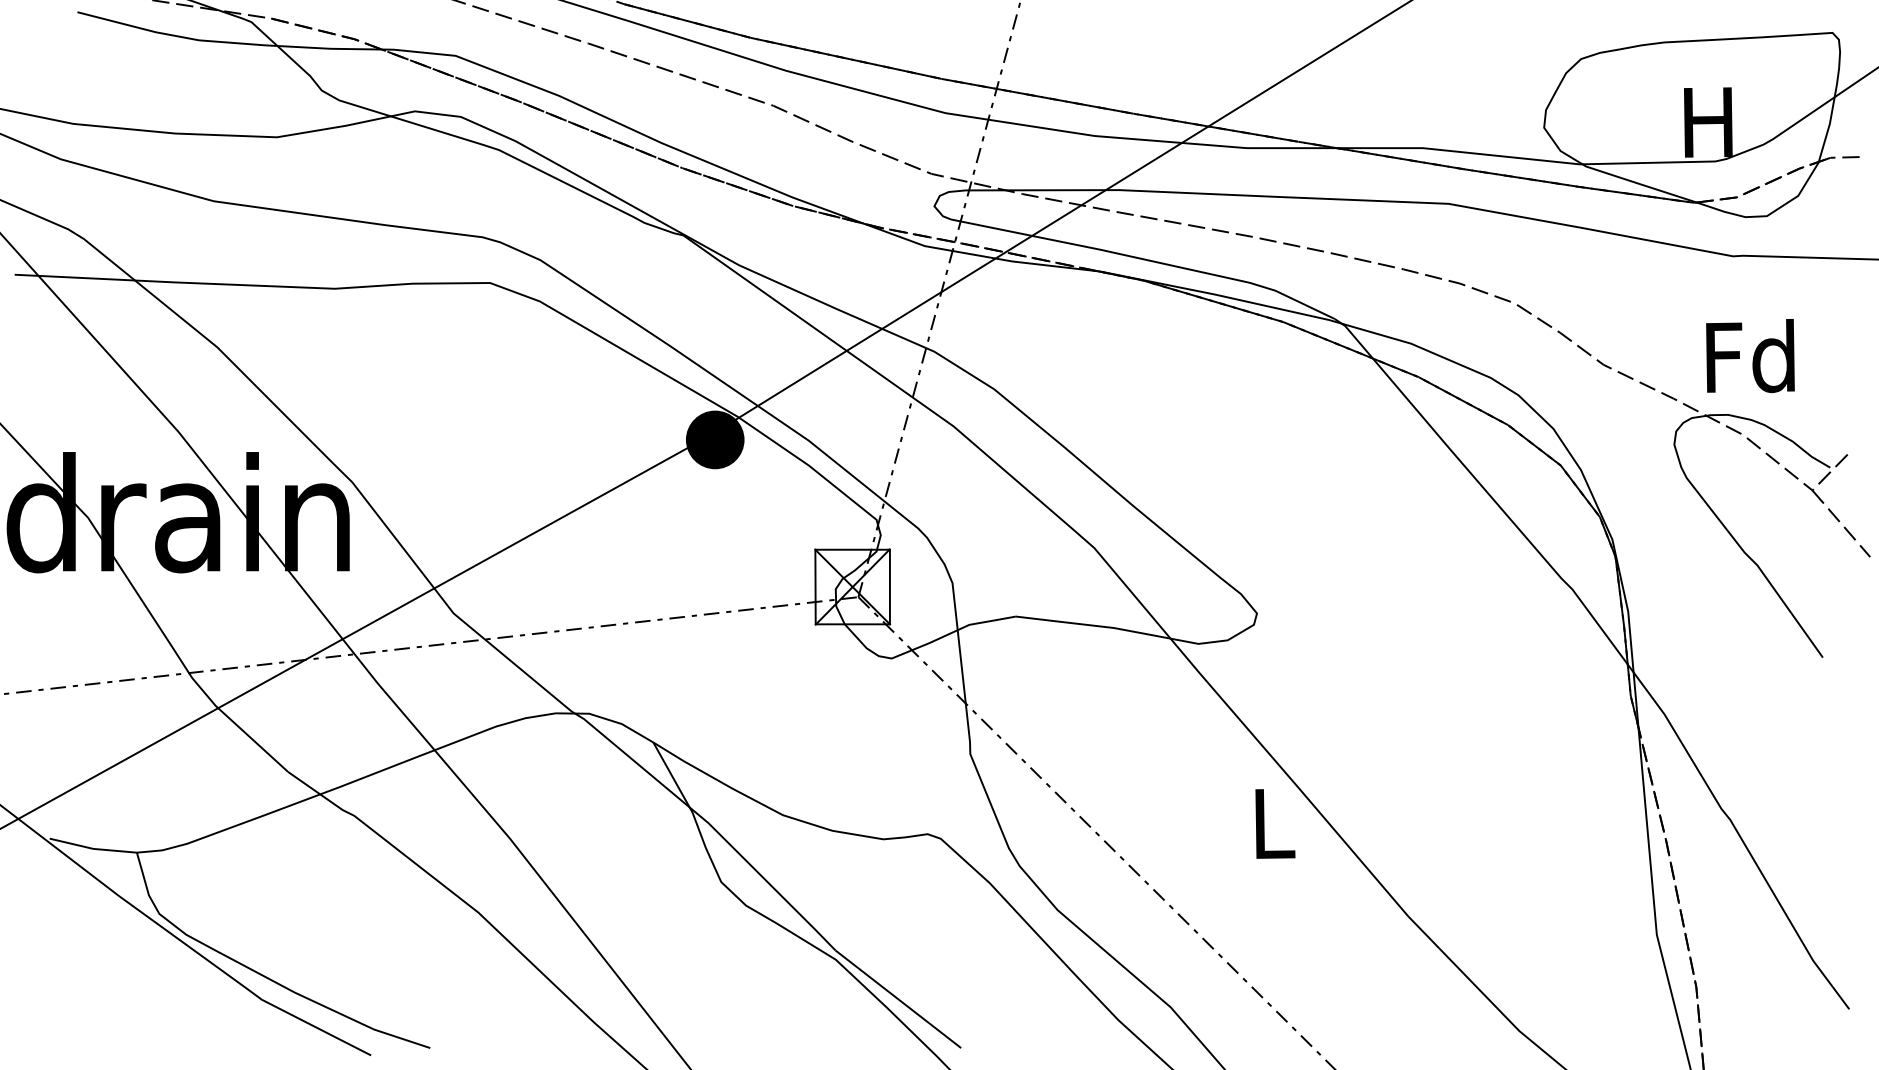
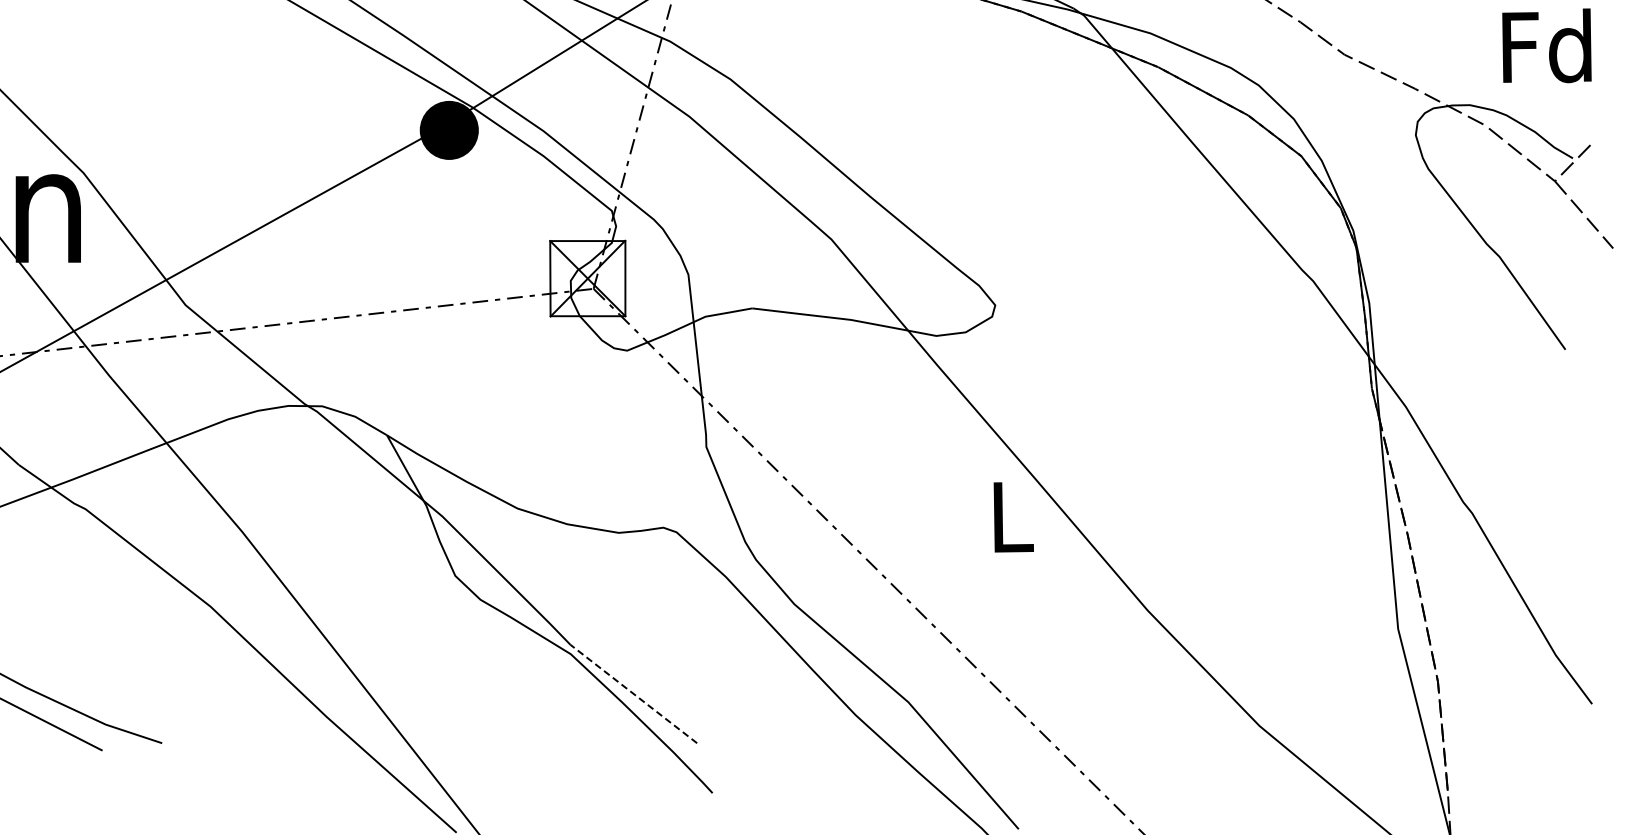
text: (1750, 356) -> (1546, 46), moved
line: (898, 999) -> (634, 694), solid -> dashed

